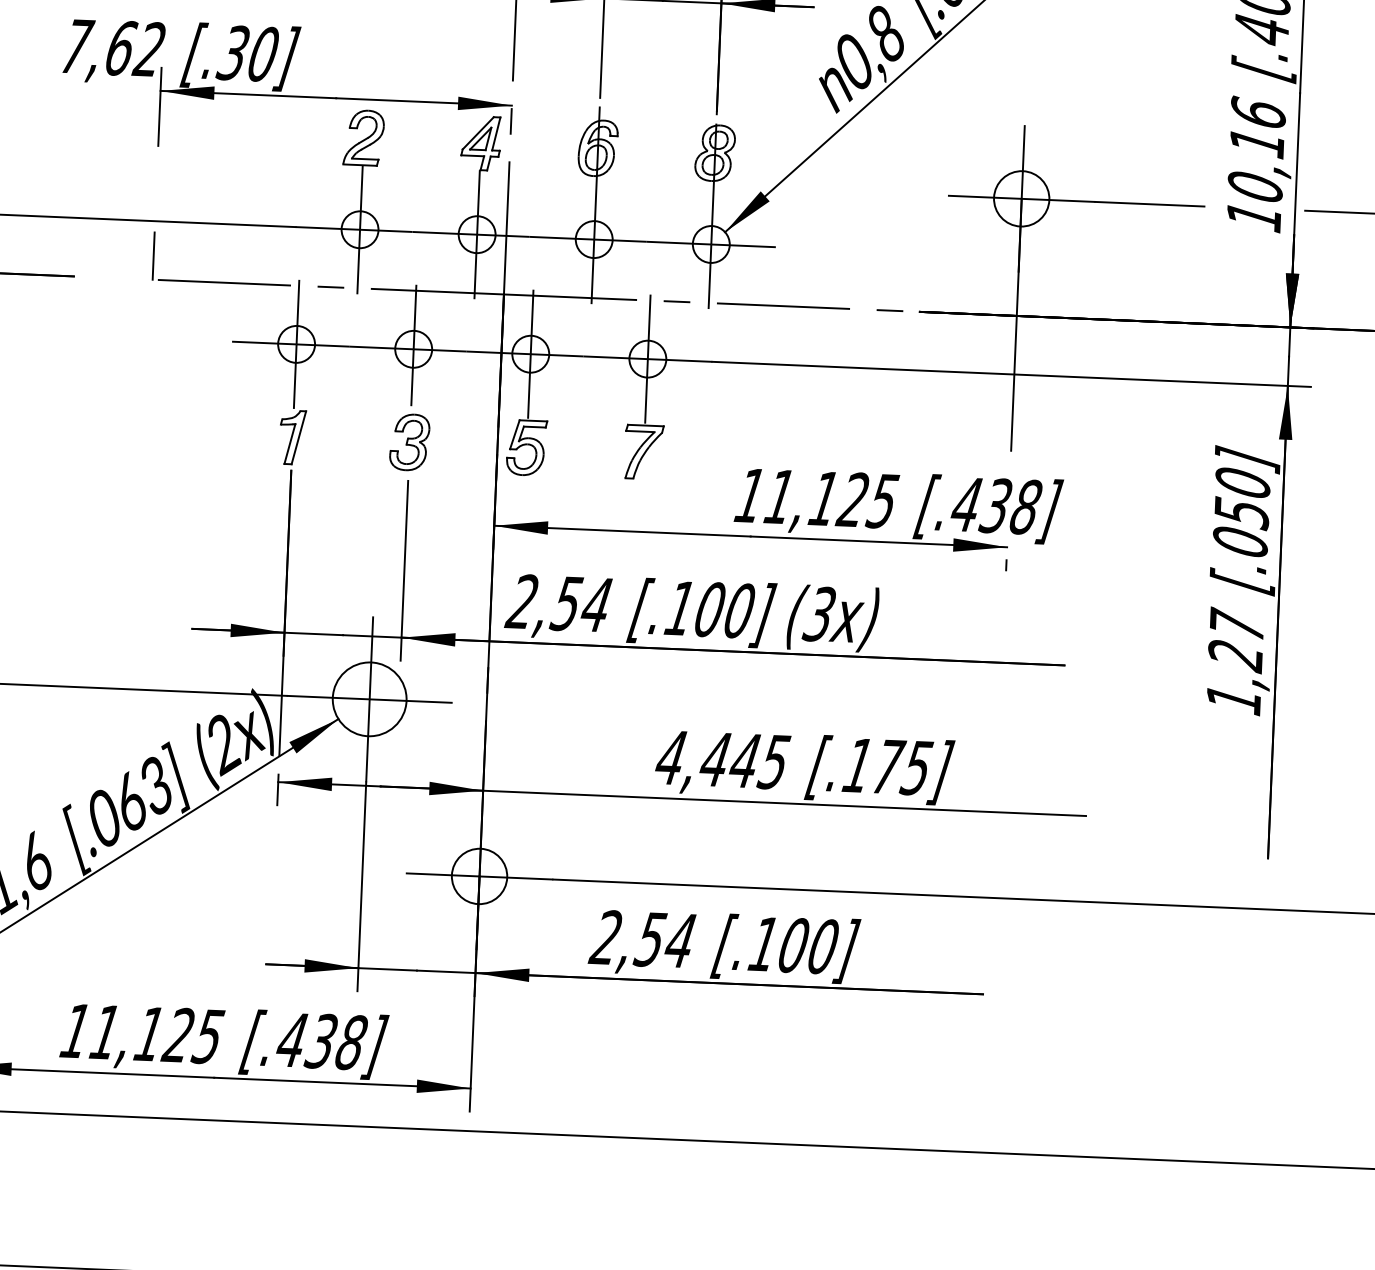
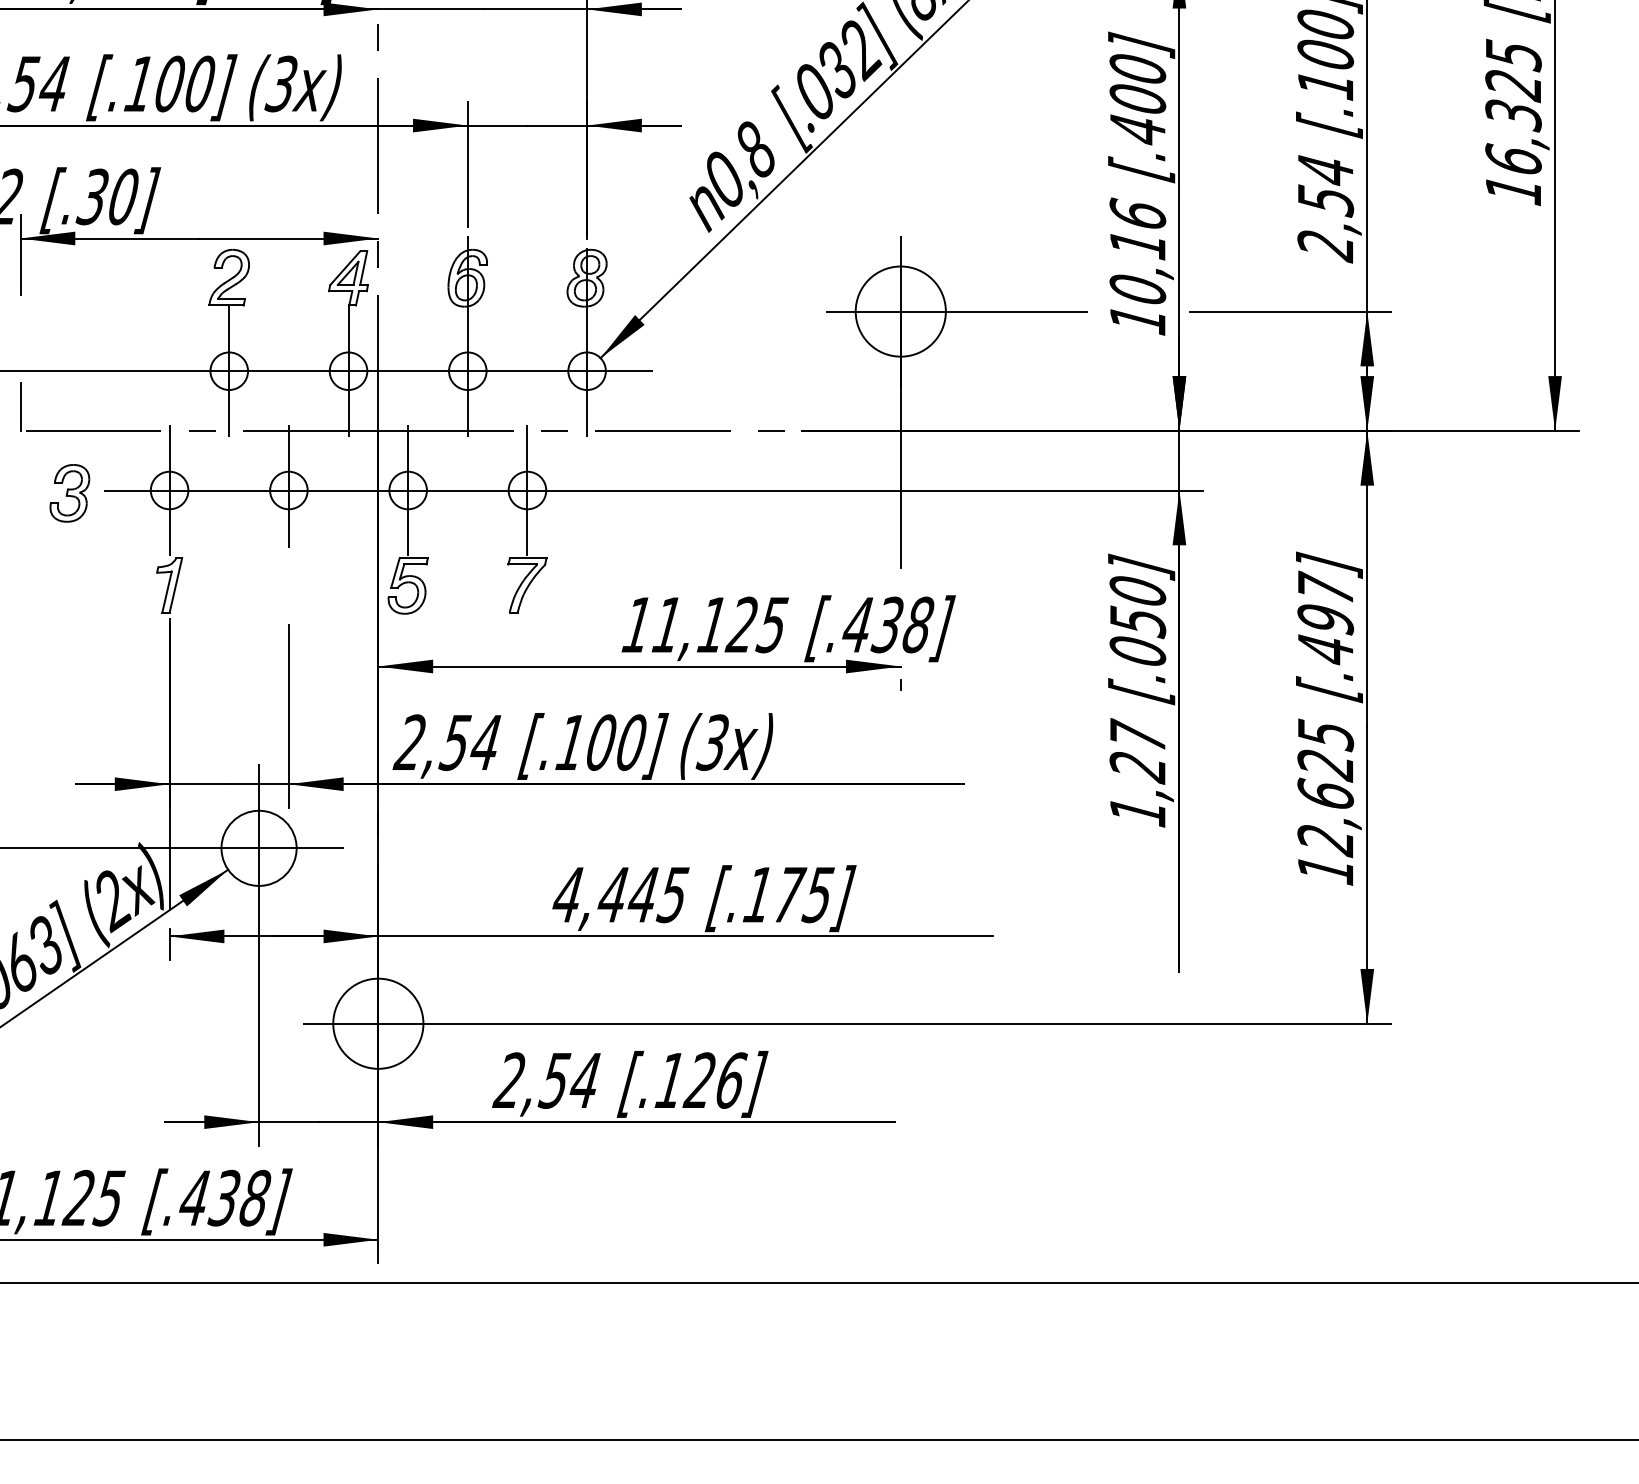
circle: (1021, 198) -> (900, 311), size x1.6
part: (409, 442) -> (69, 493), moved
circle: (479, 876) -> (378, 1023), size x1.6
text: (807, 945) -> (714, 1080), [.100] -> [.126]

